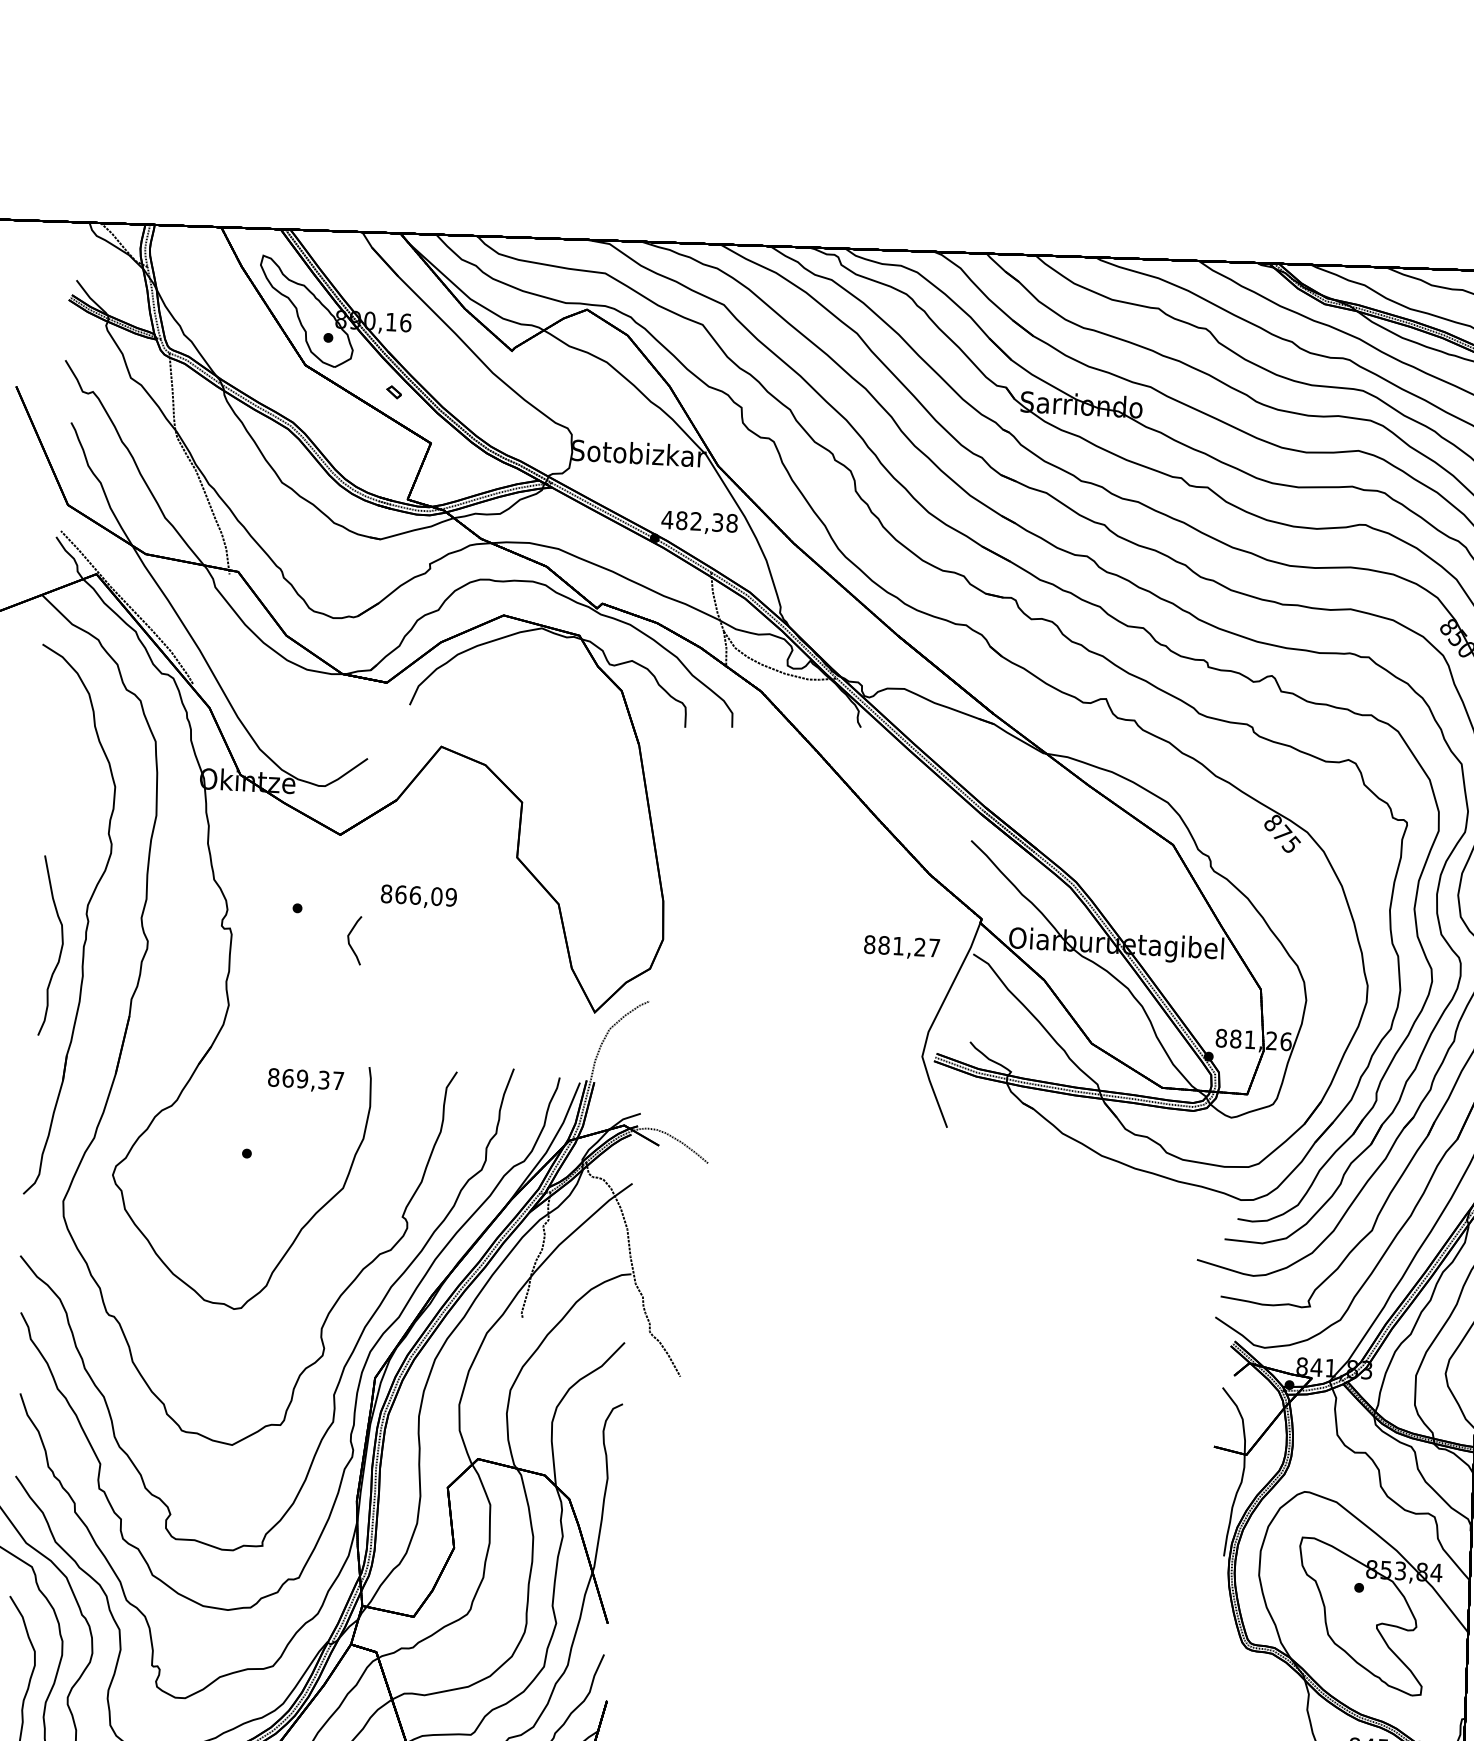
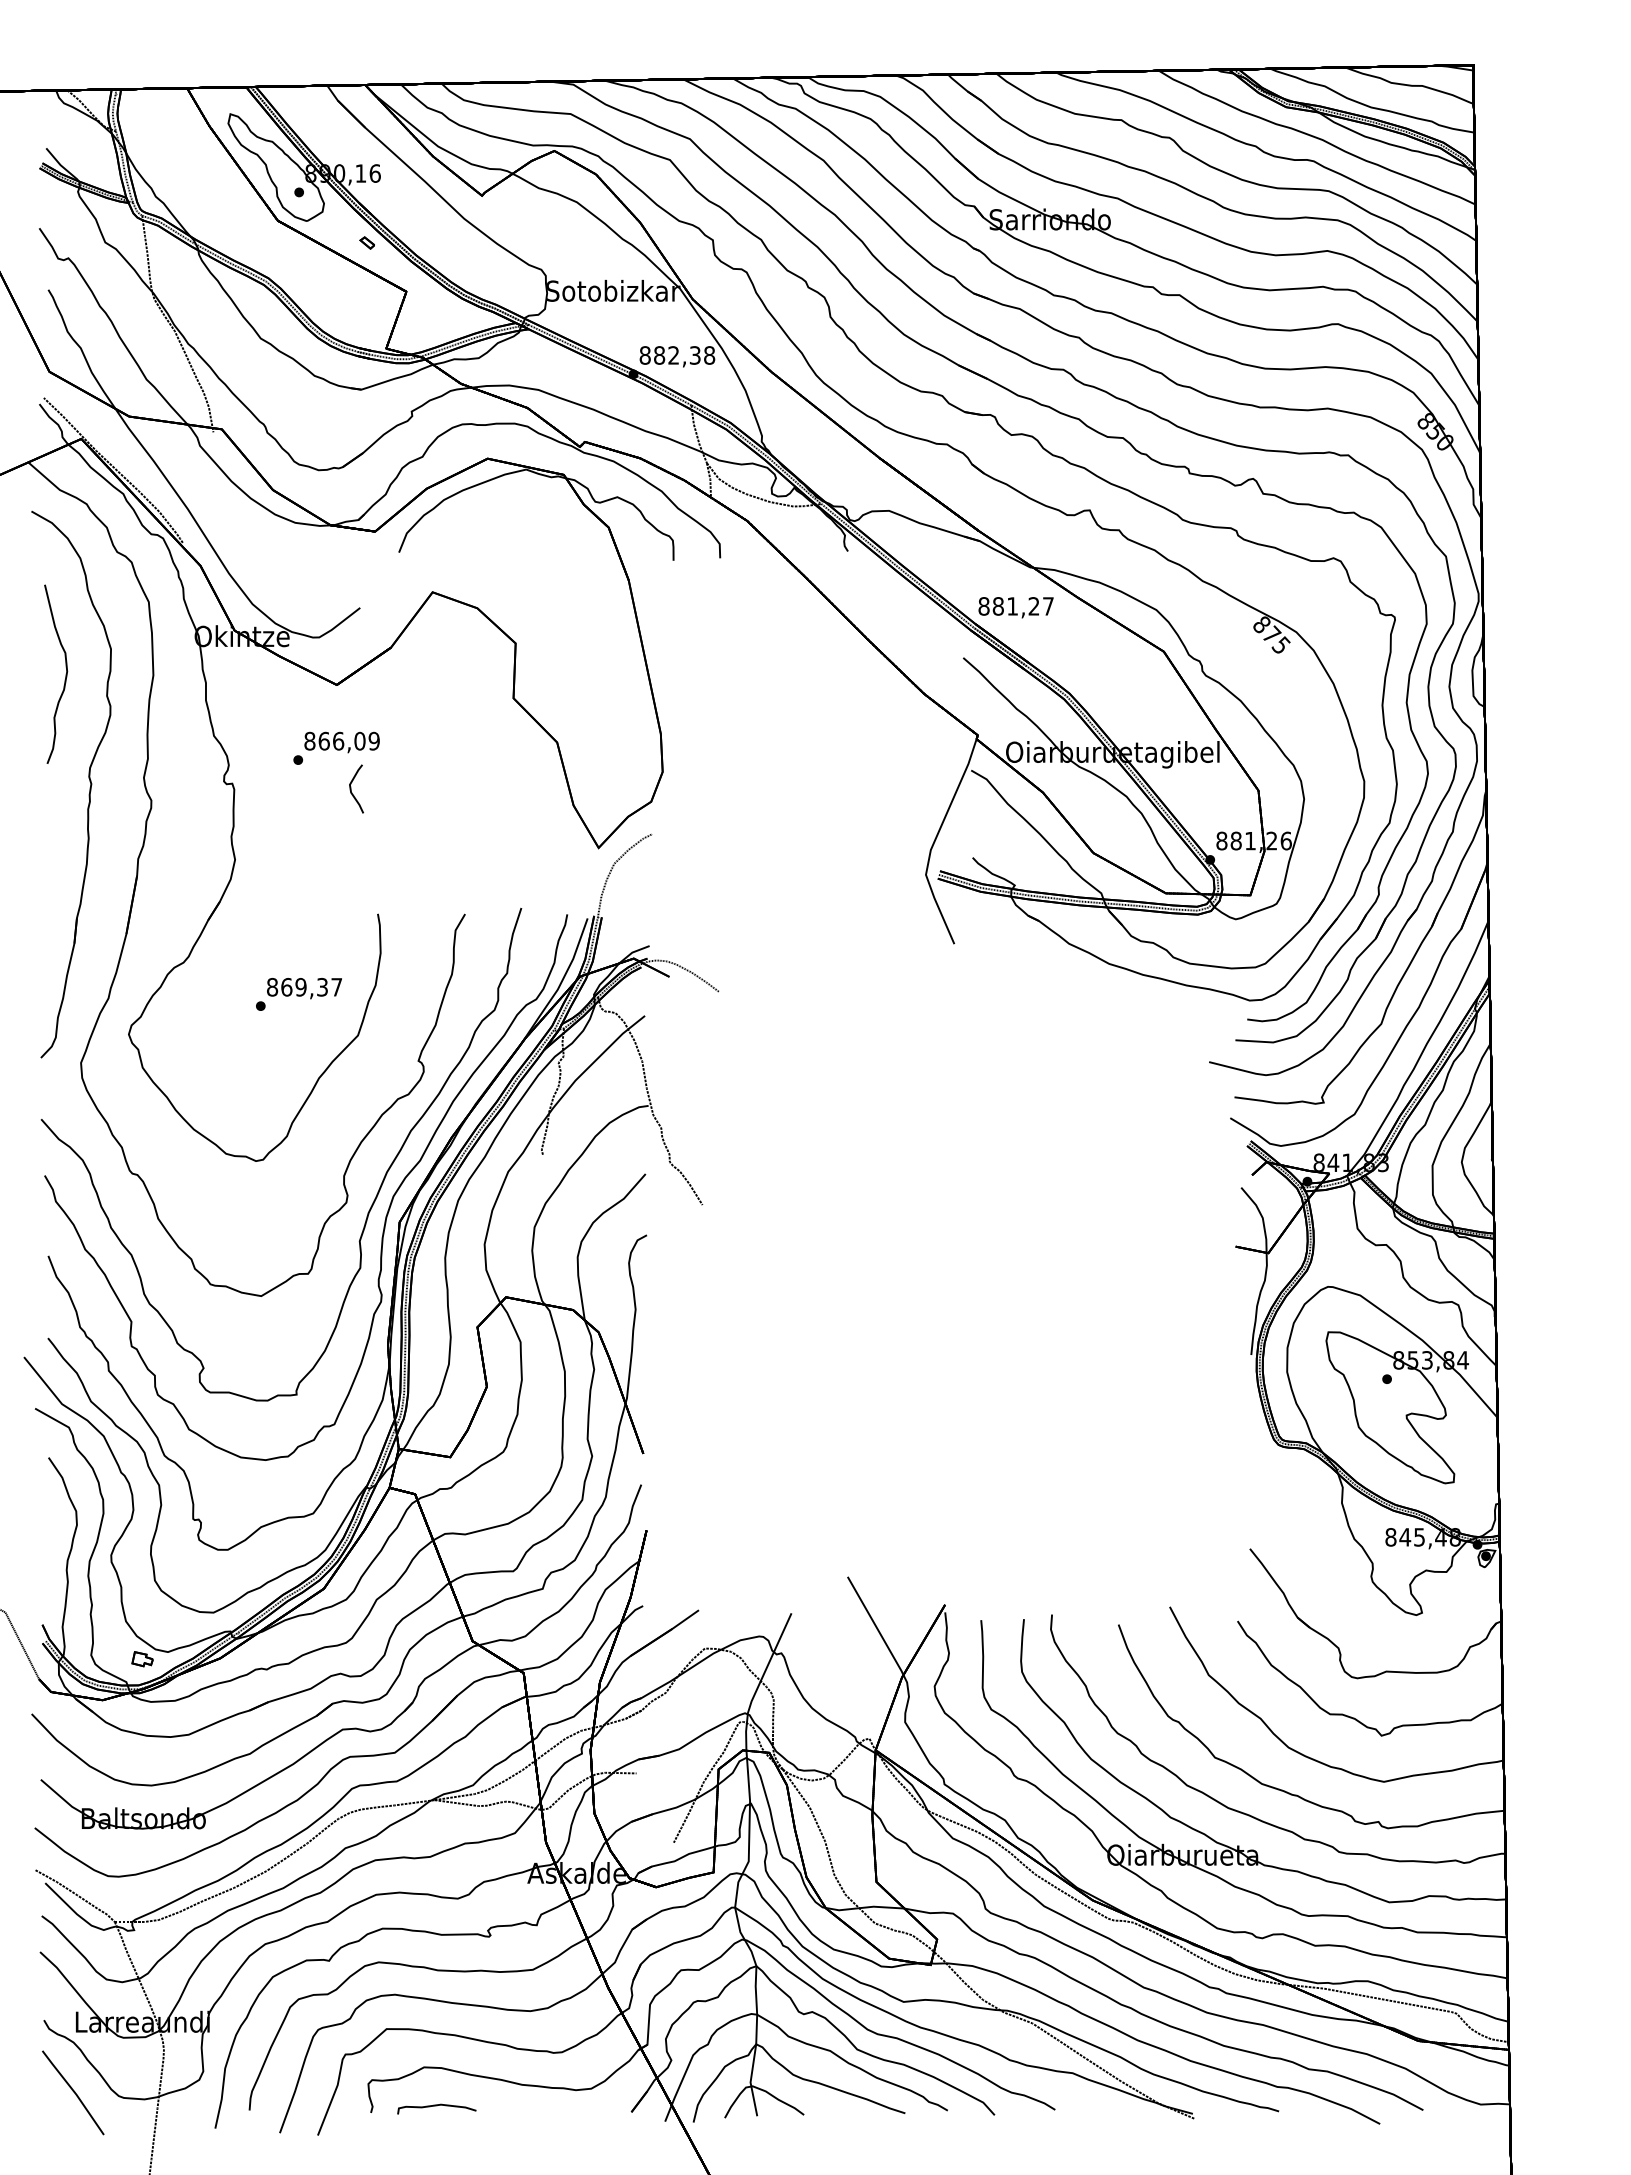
text: (667, 520) -> (645, 355), 482,38 -> 882,38
text: (418, 896) -> (341, 742), moved
part: (60, 946) -> (65, 674), moved
text: (901, 947) -> (1015, 607), moved
text: (305, 1080) -> (304, 988), moved

